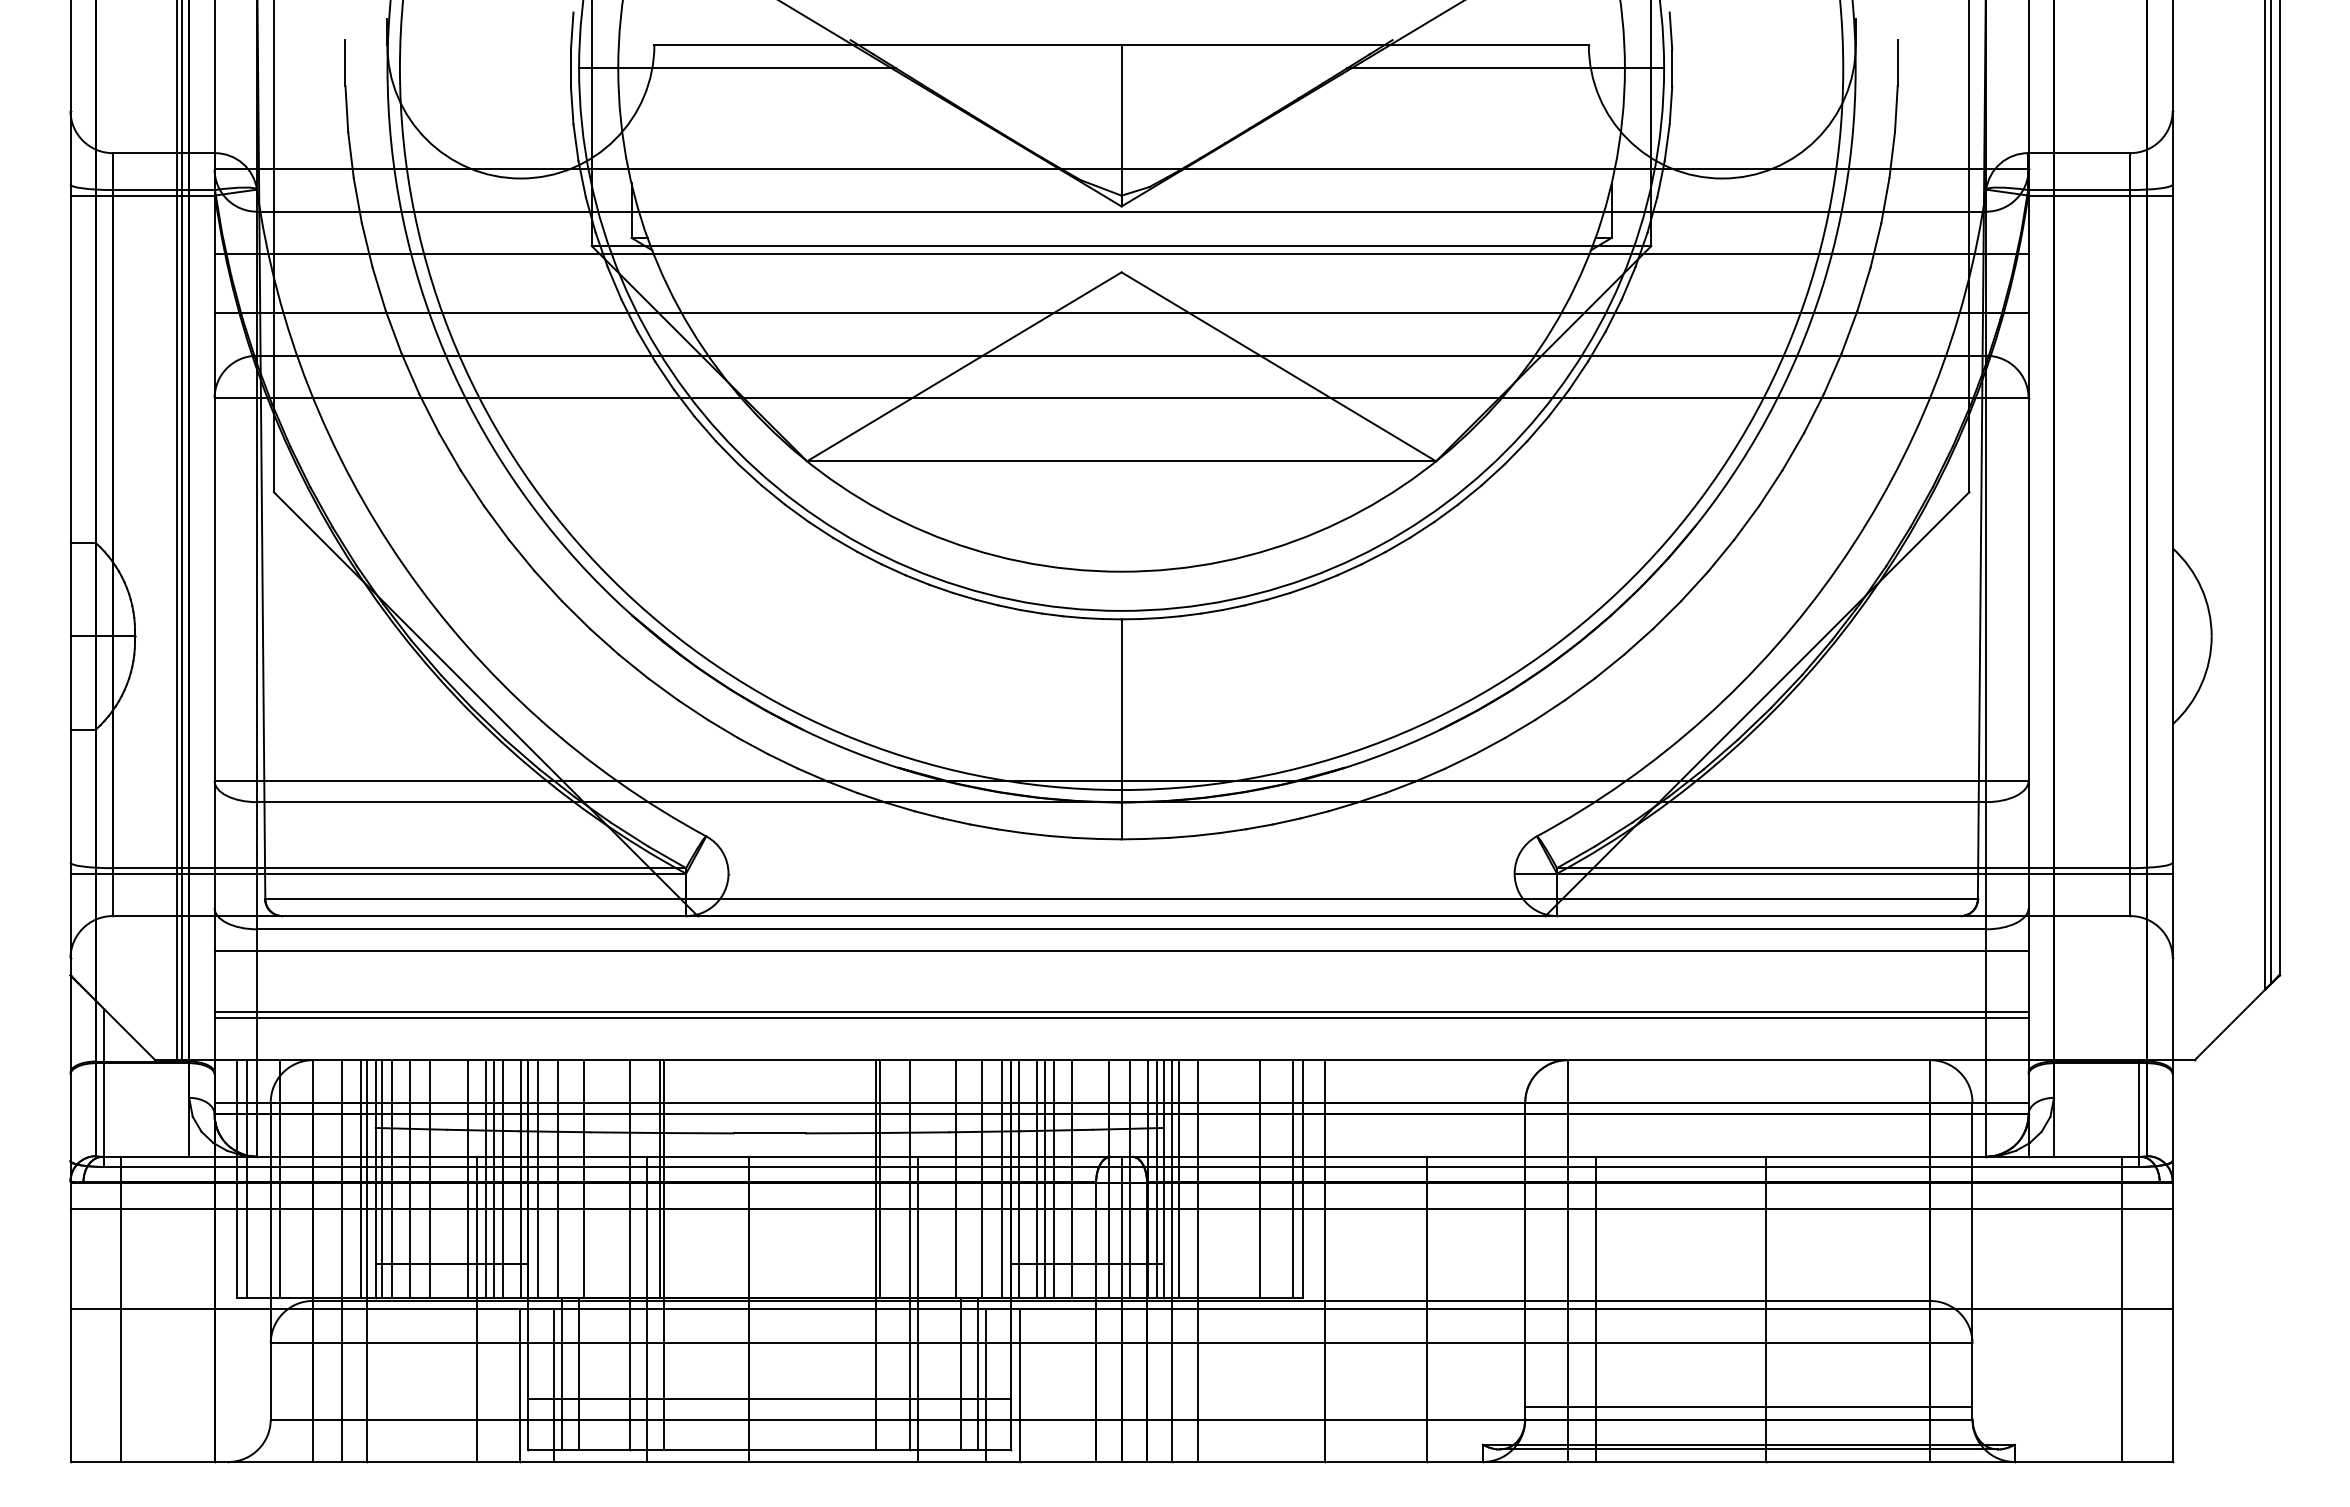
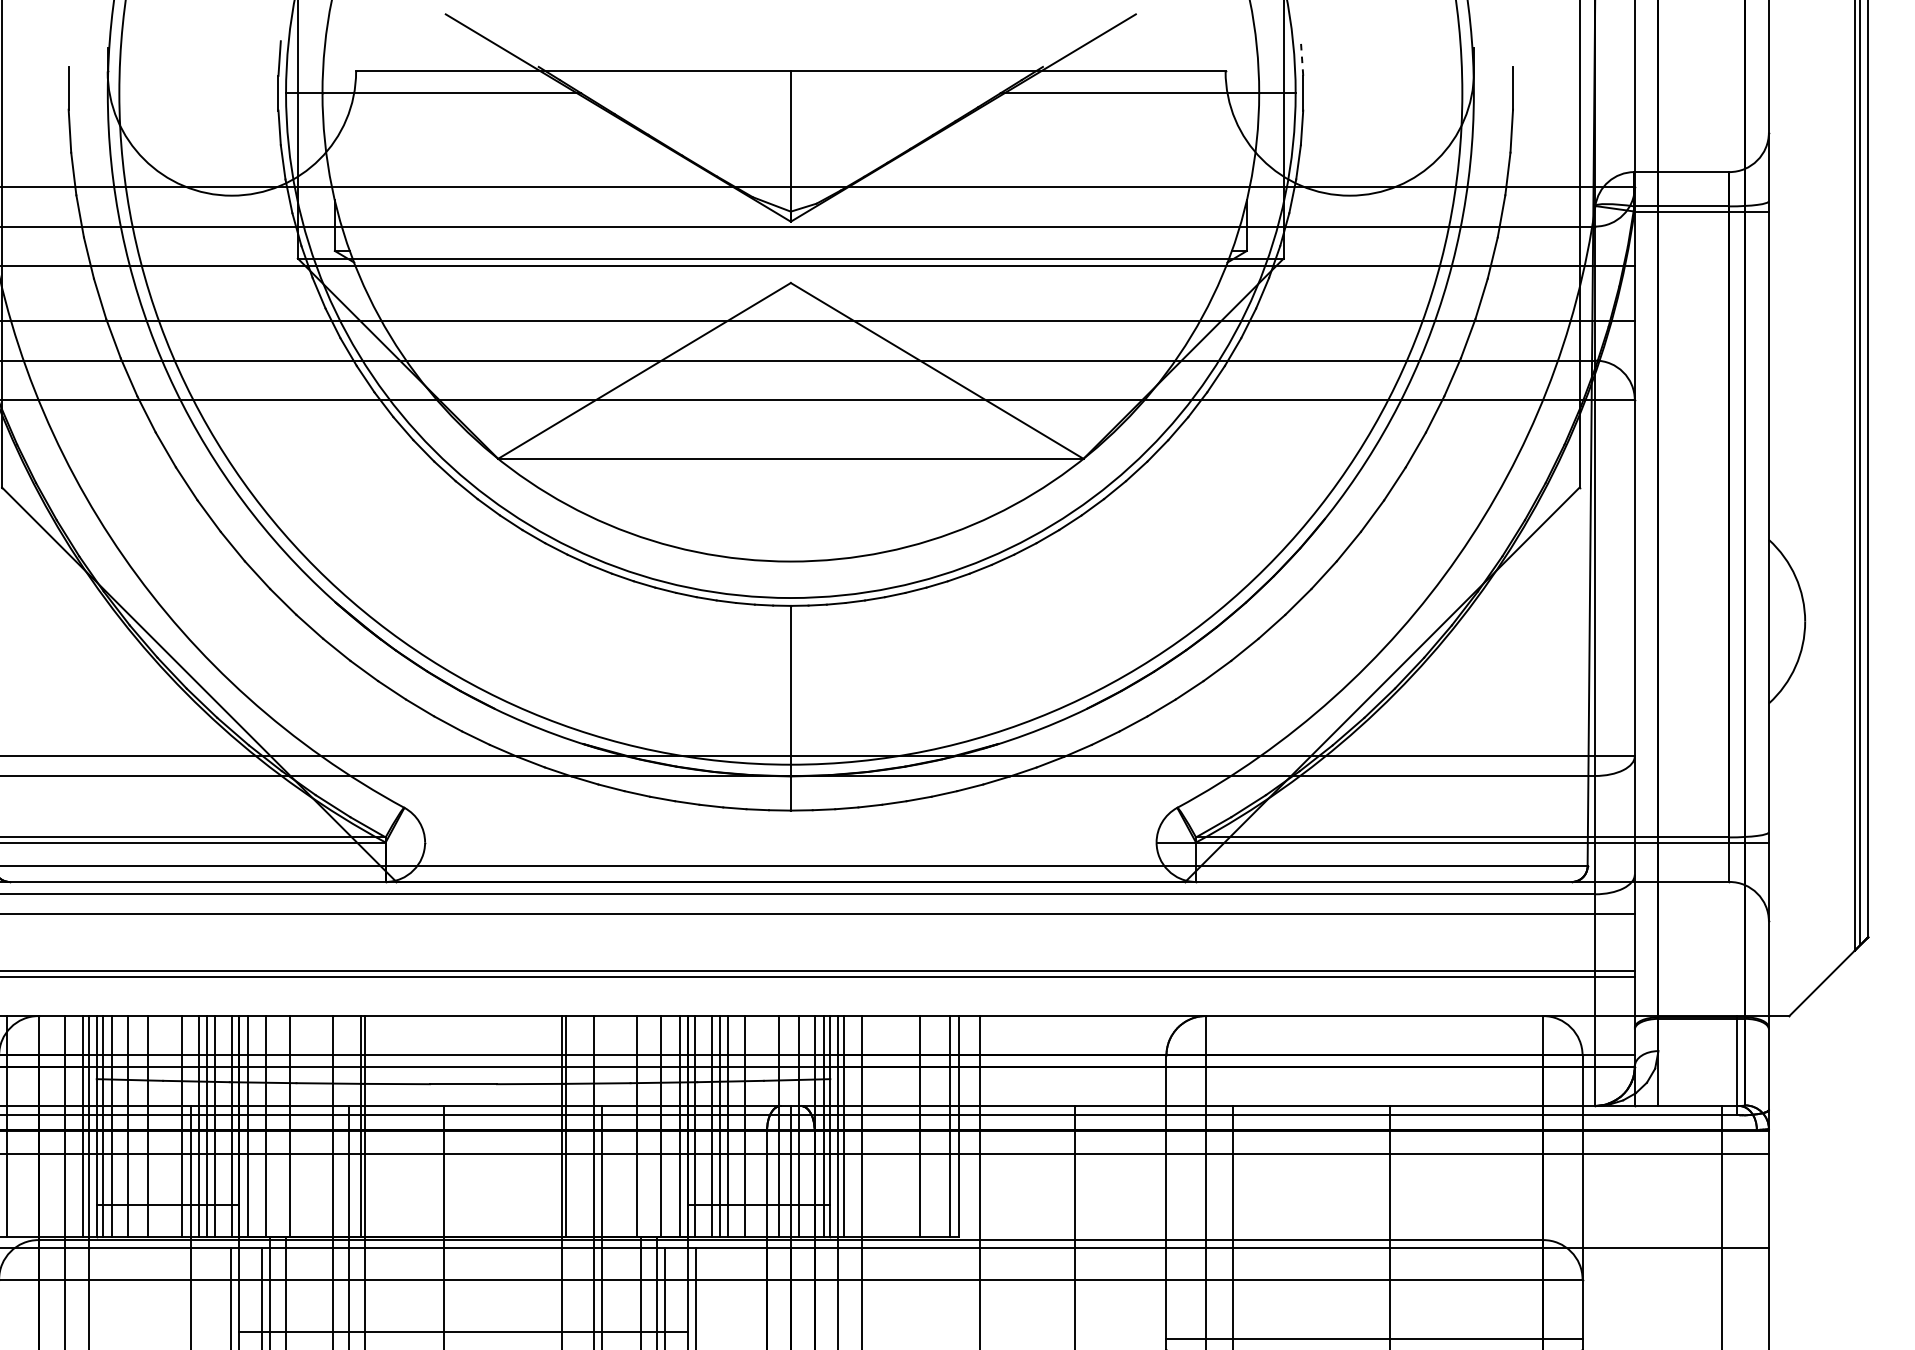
line: (1670, 31) -> (1301, 58), solid -> dashed

